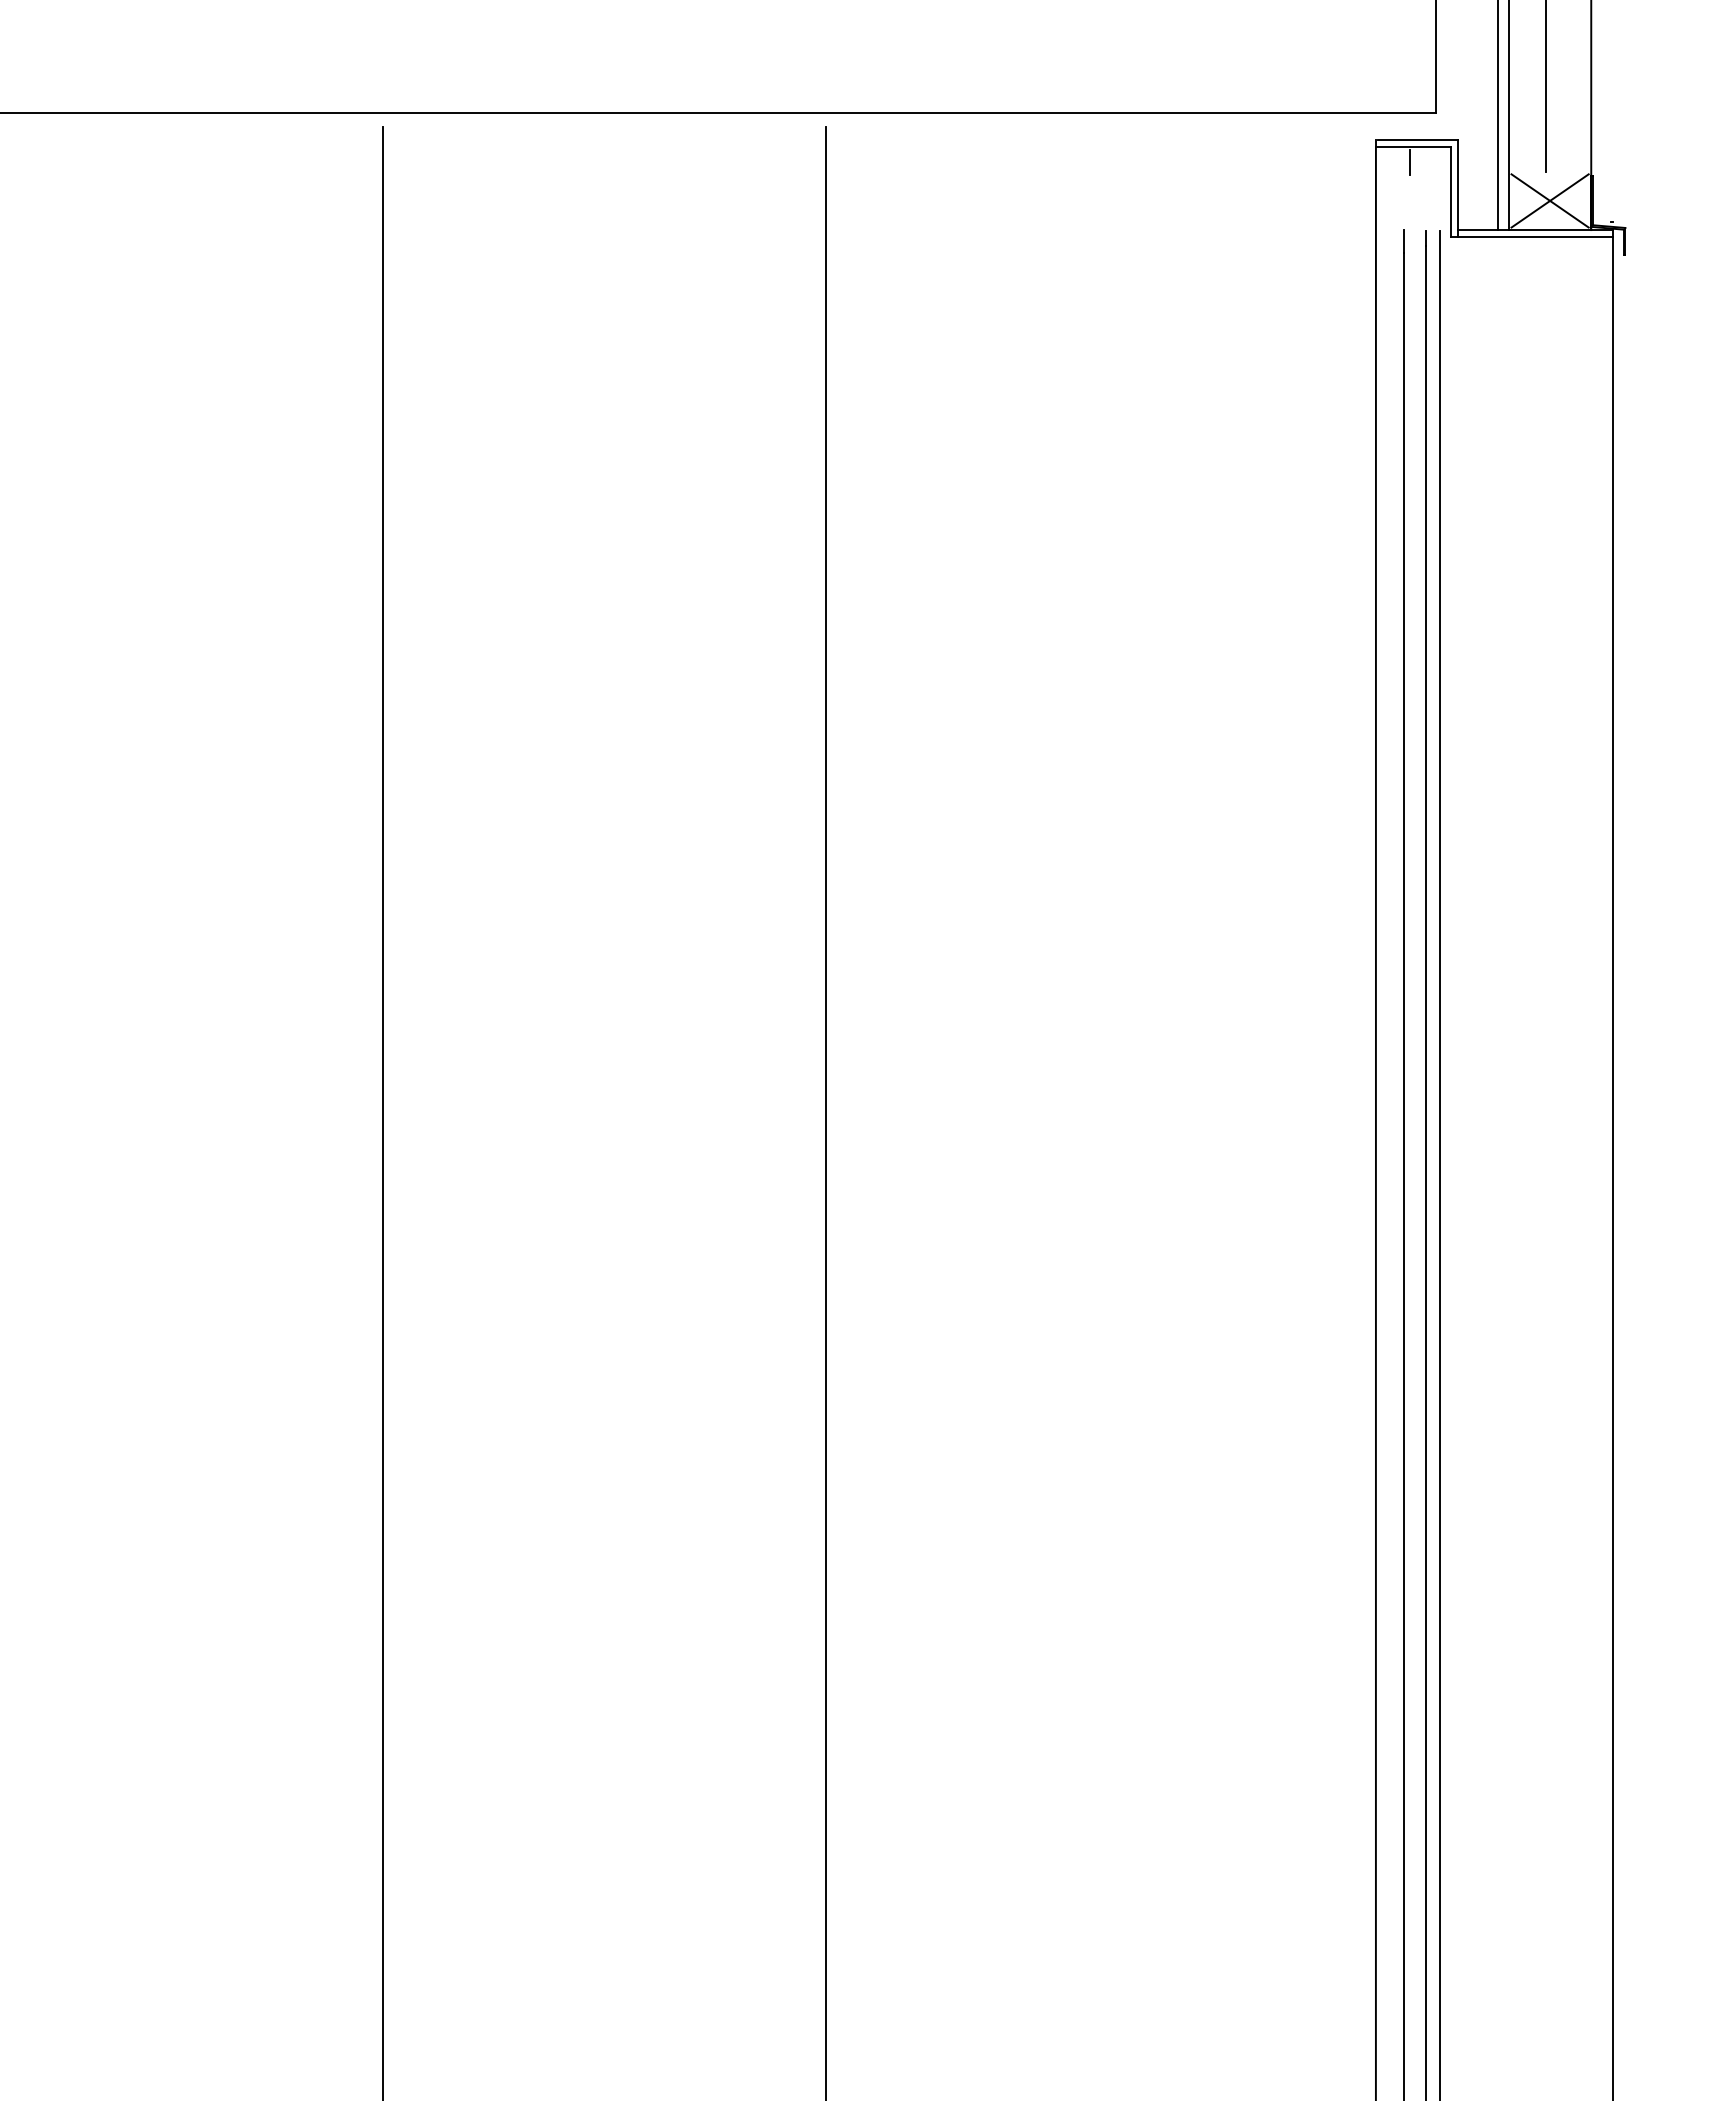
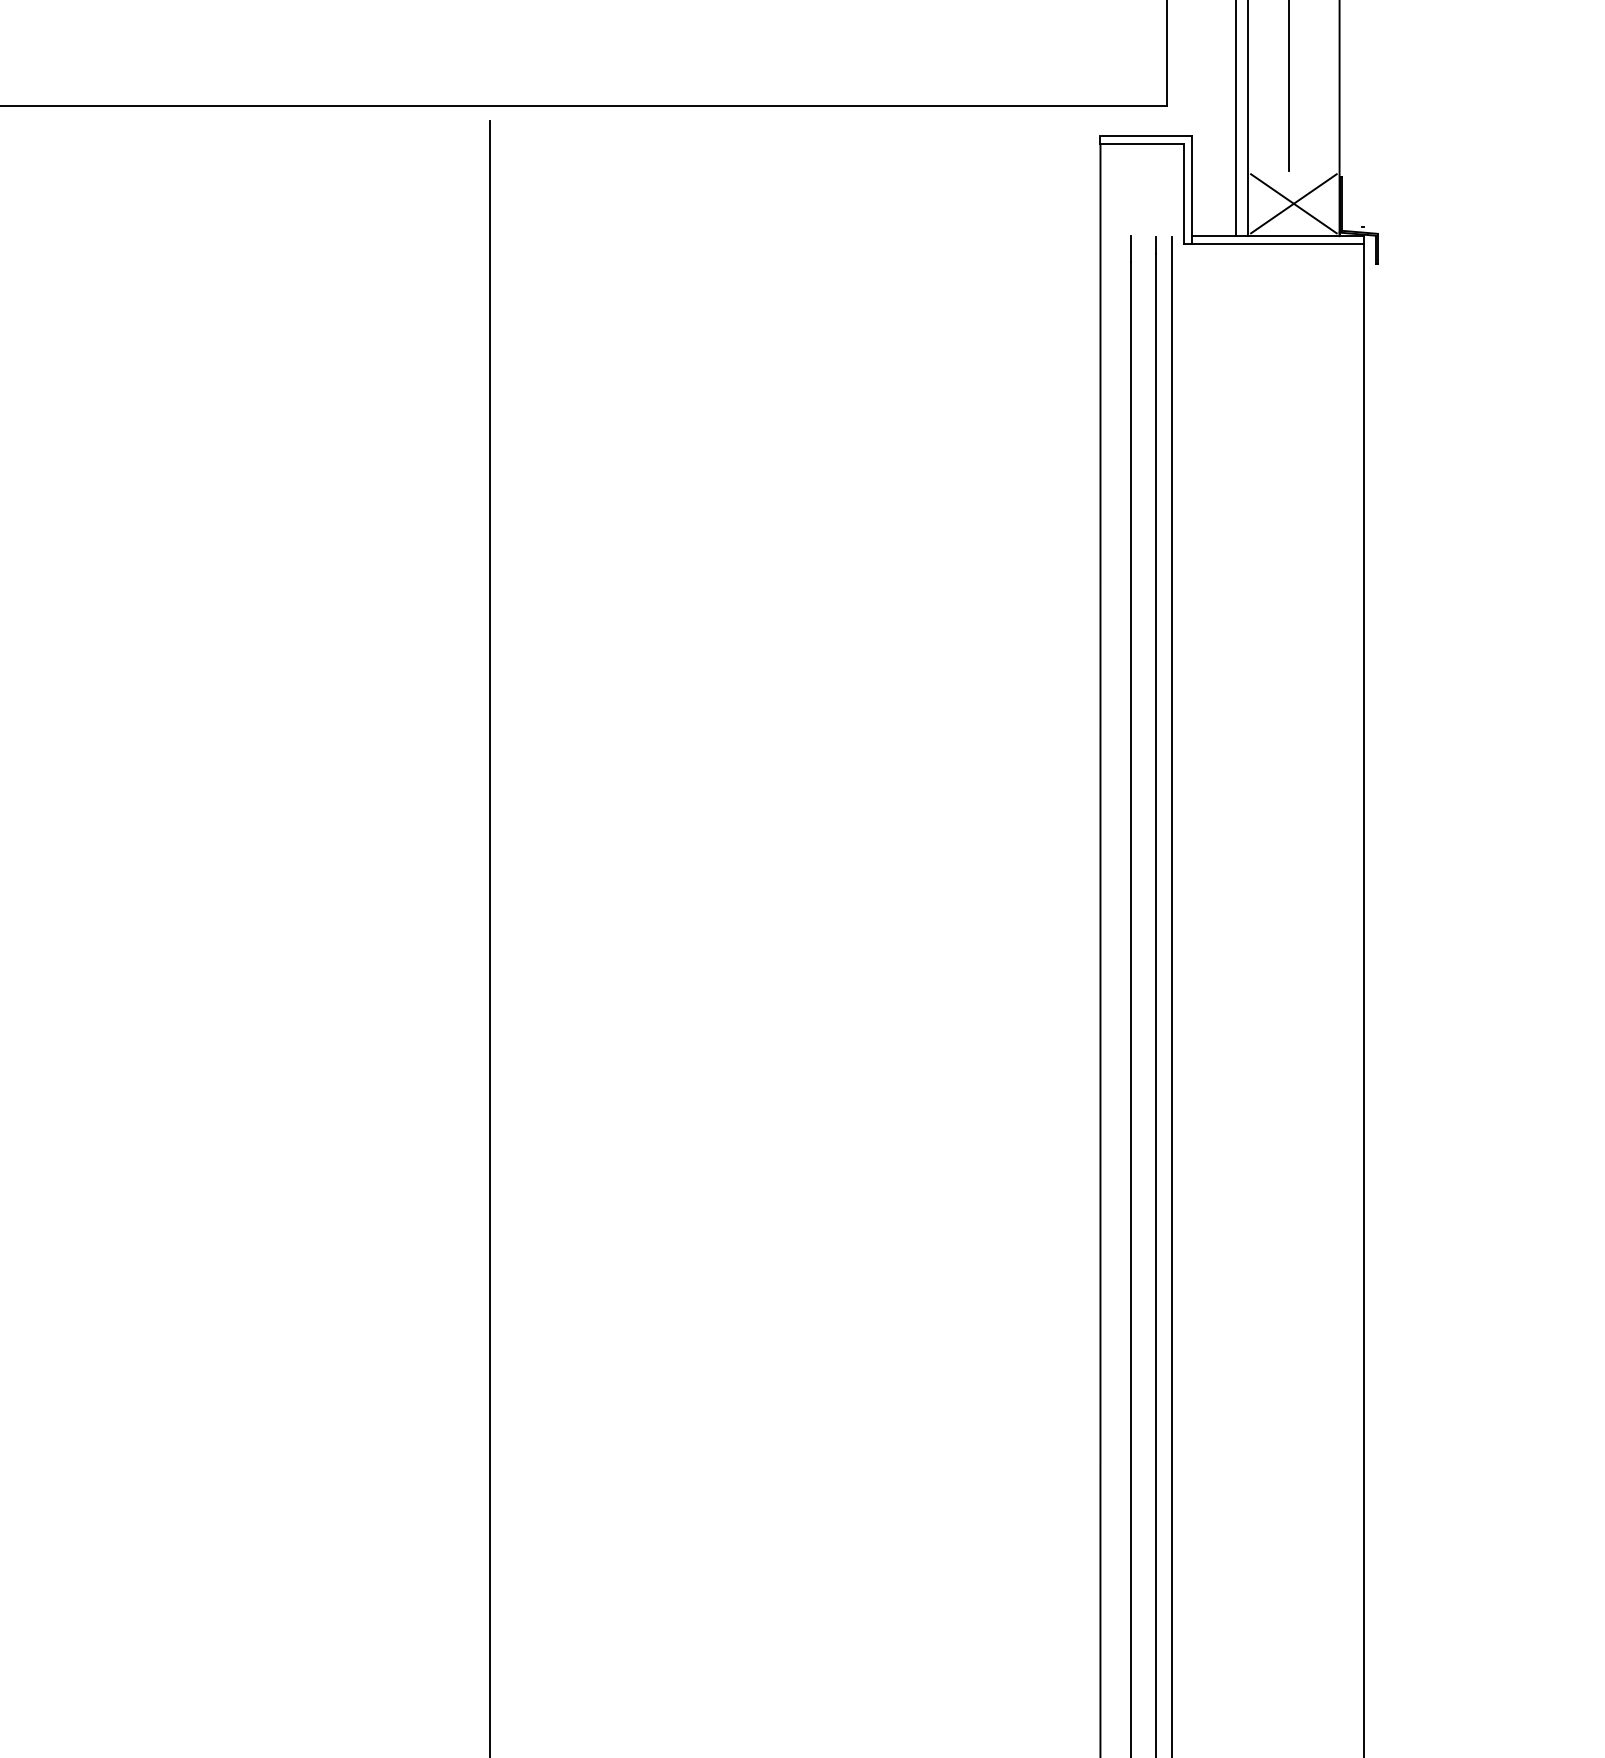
line: (1410, 162) -> (1138, 161), removed

